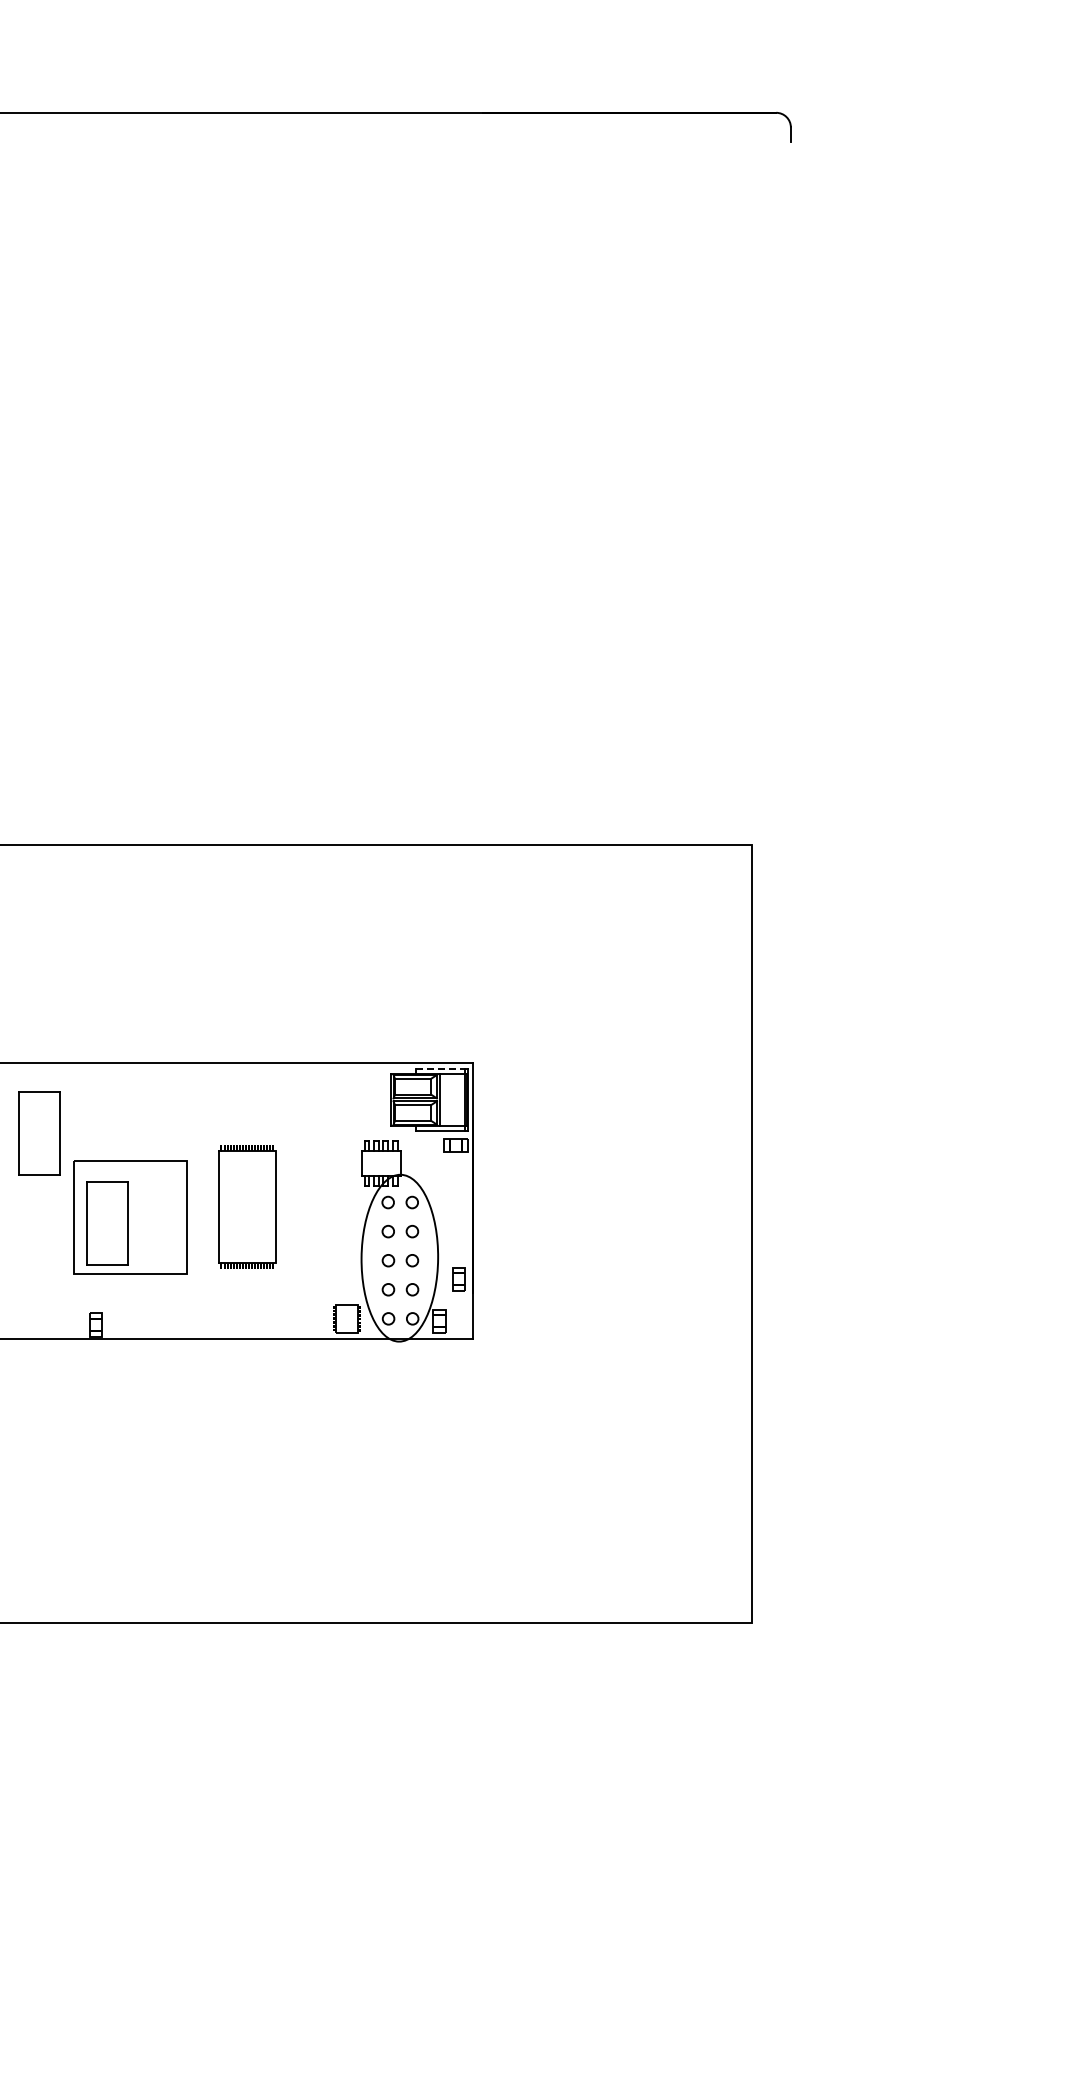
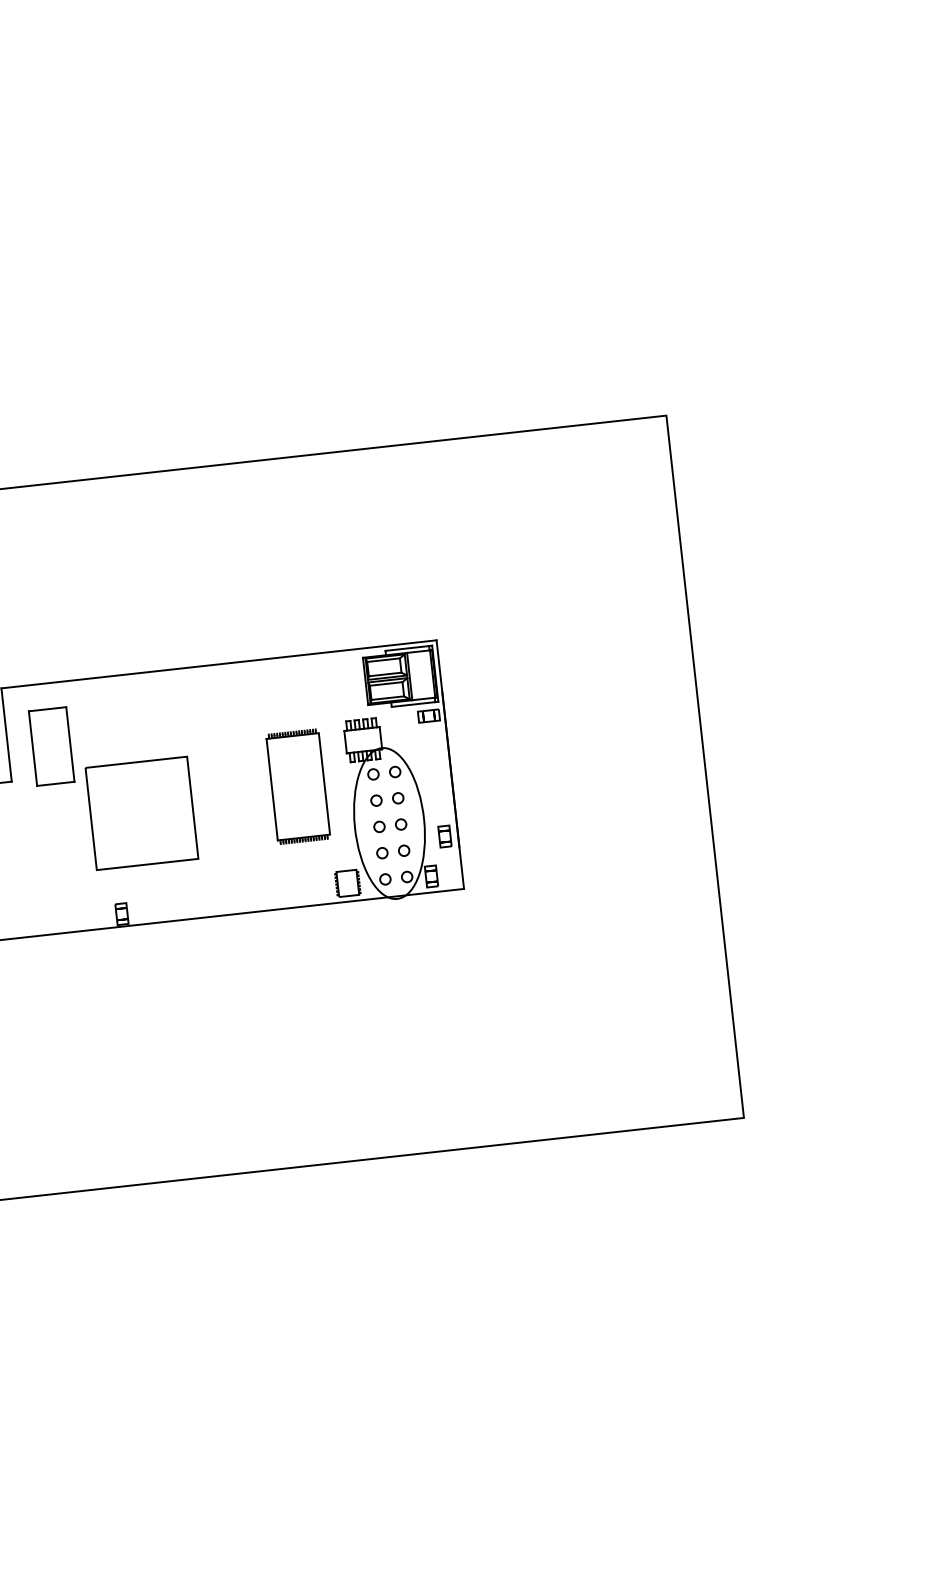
line: (440, 1068) -> (407, 648), dashed -> solid
part: (247, 1206) -> (298, 786), moved
part: (107, 1223) -> (122, 821), removed

